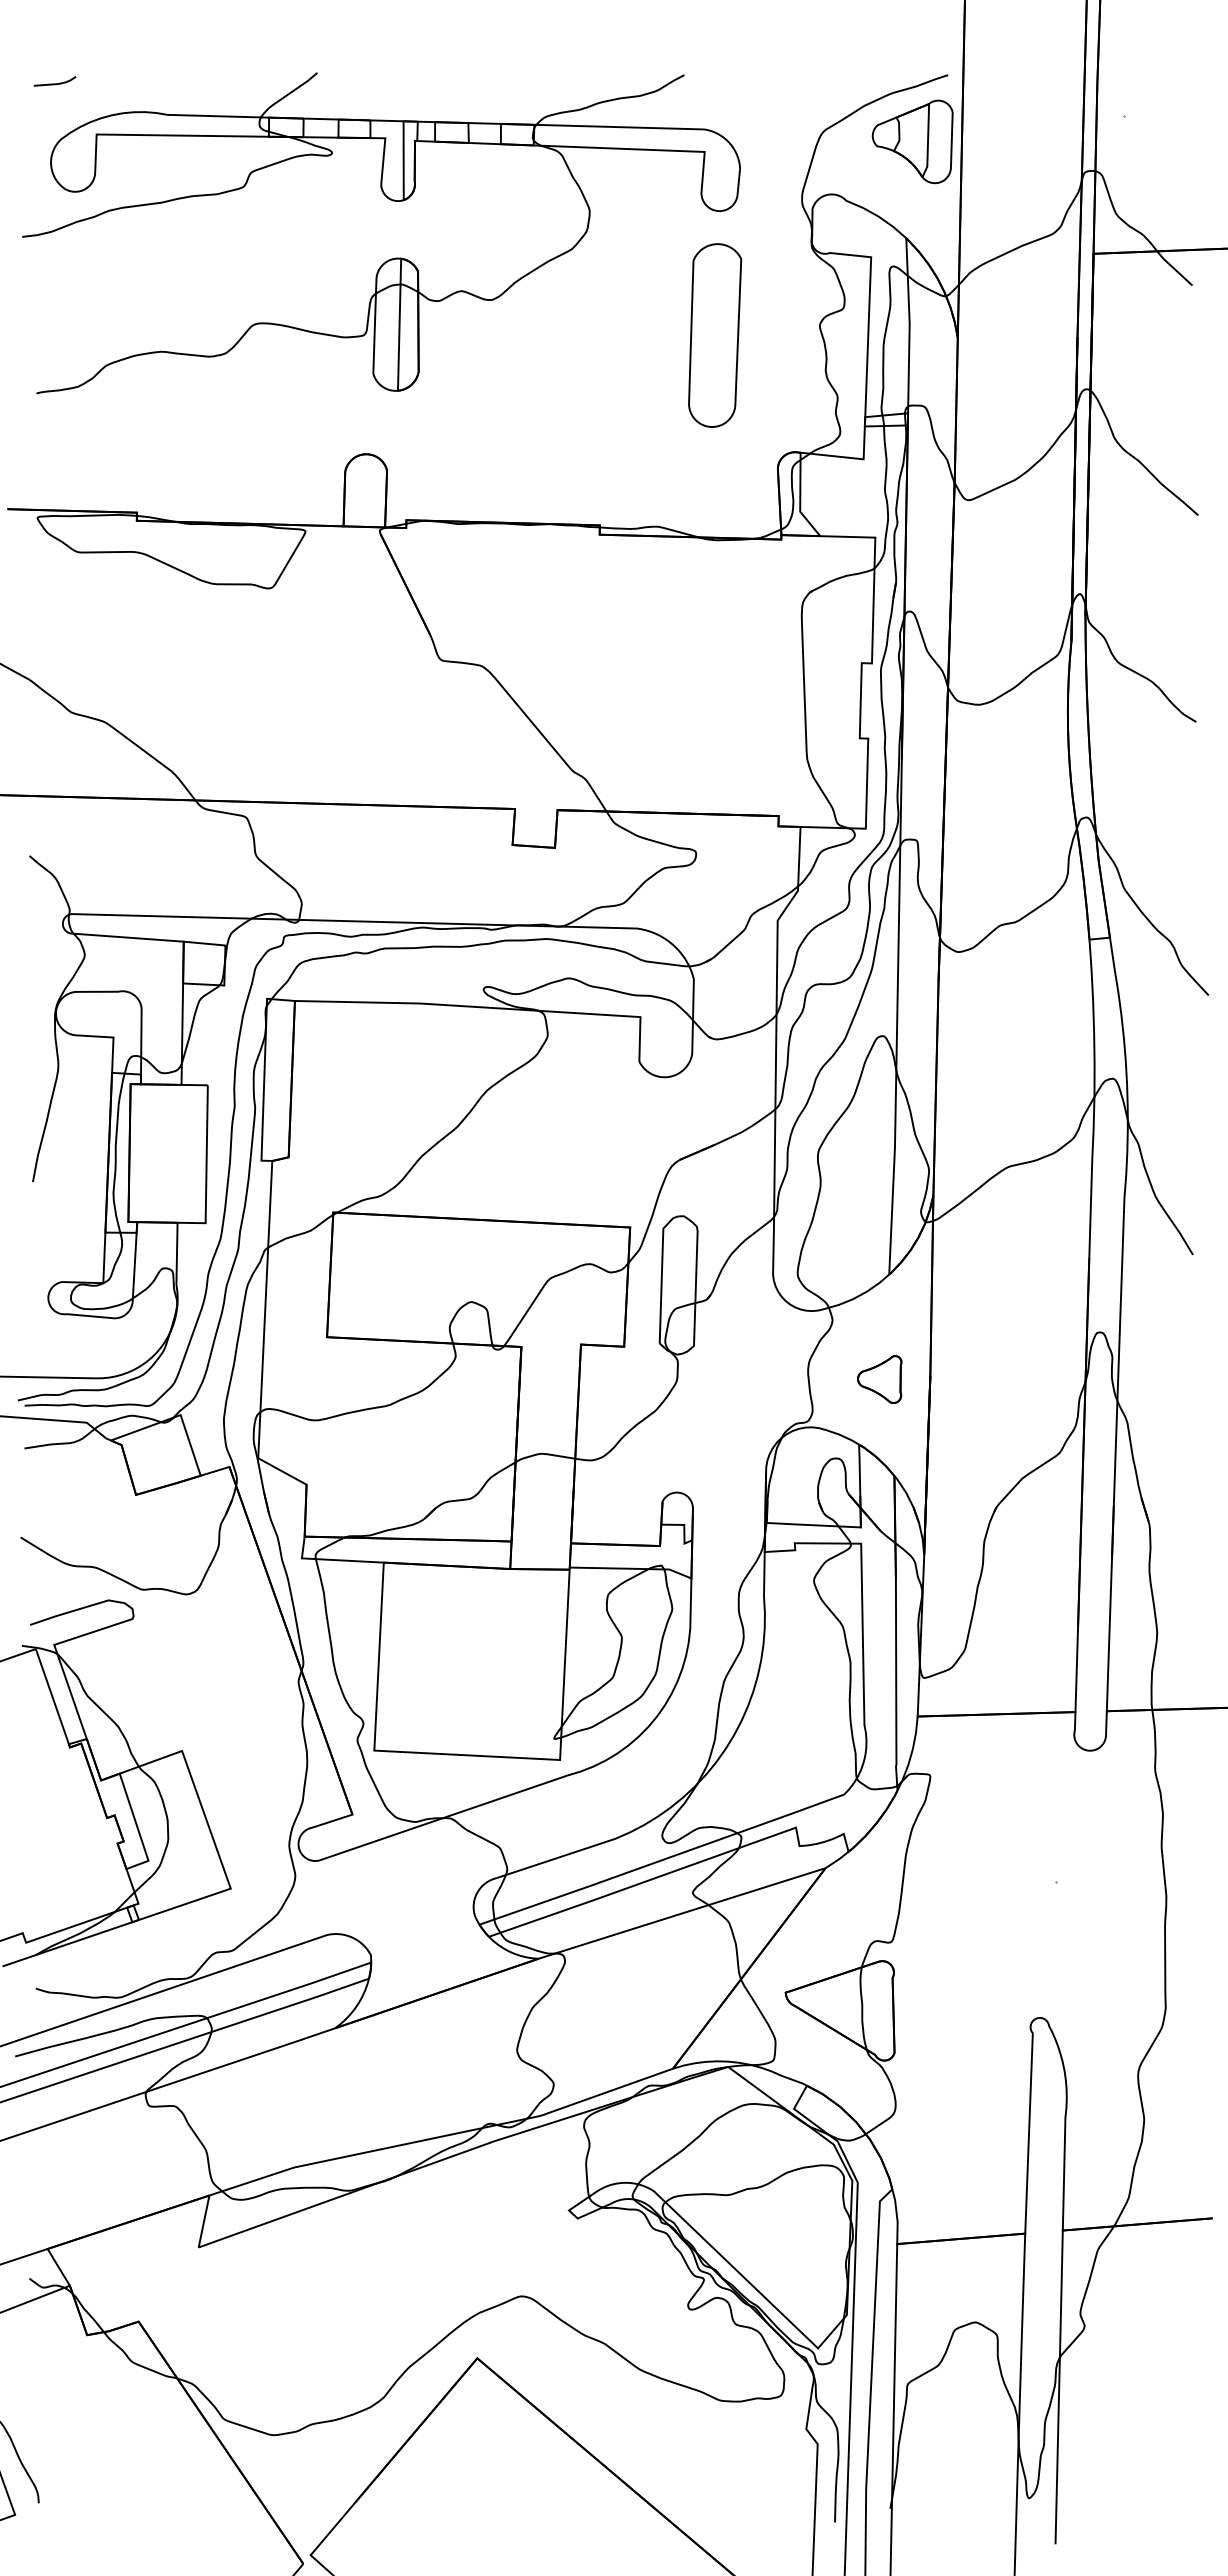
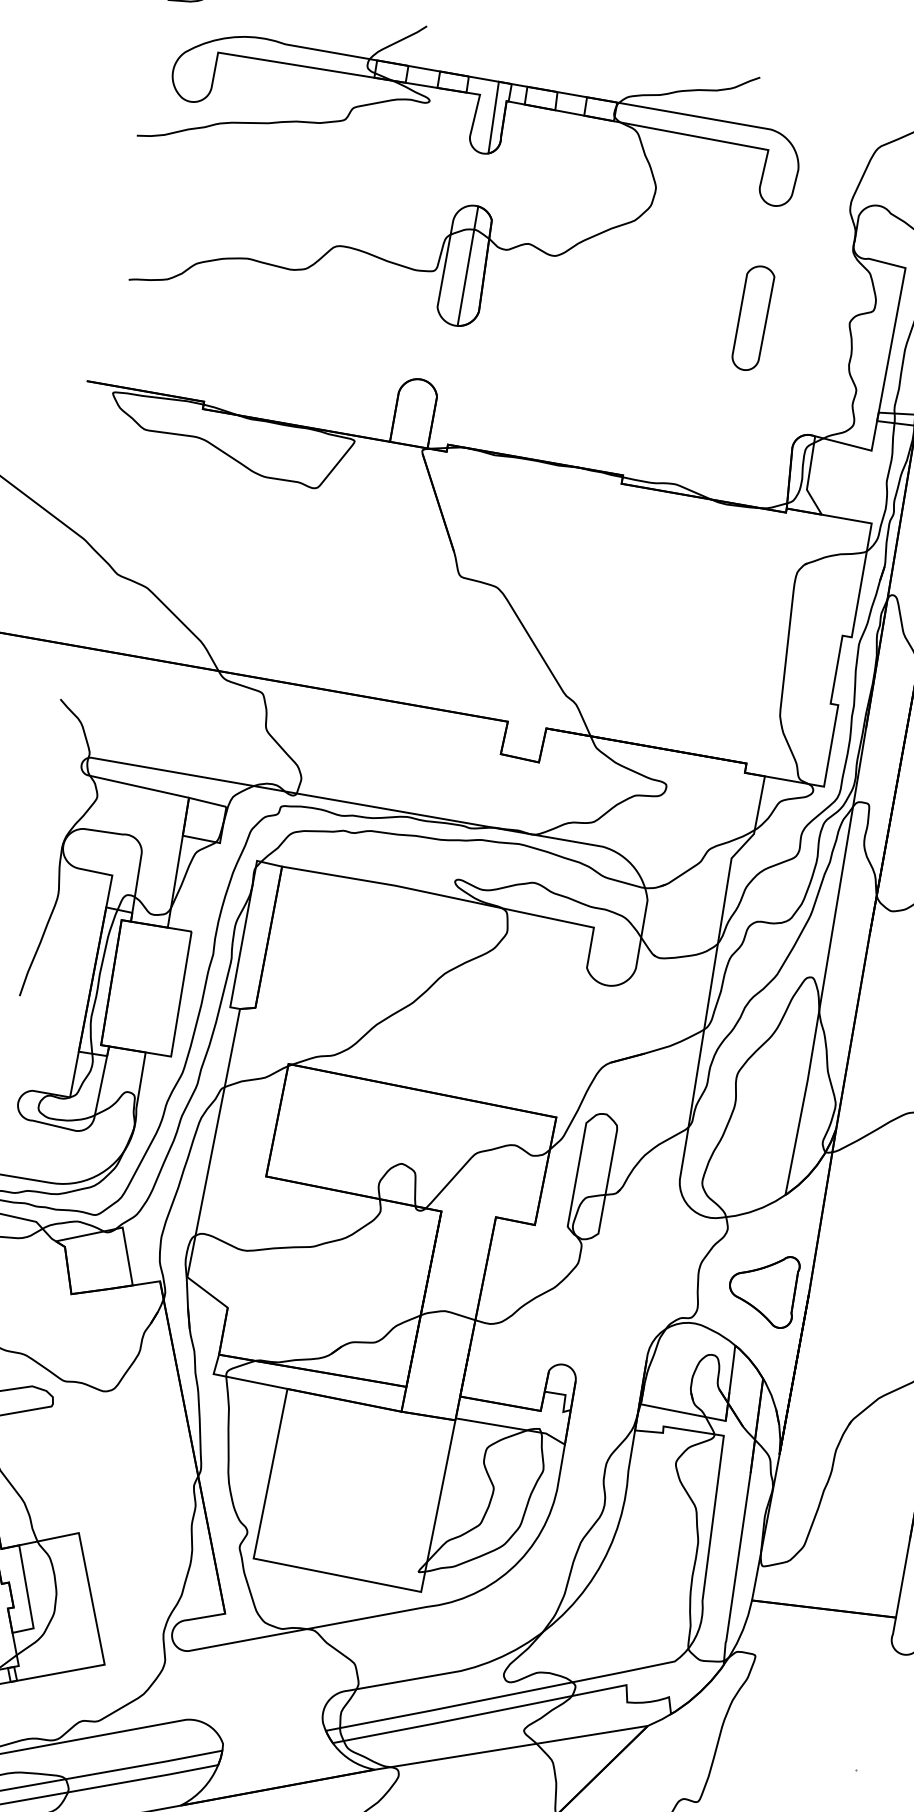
part: (714, 335) -> (752, 318), size x0.62
part: (879, 1379) -> (762, 1289), size x1.67

